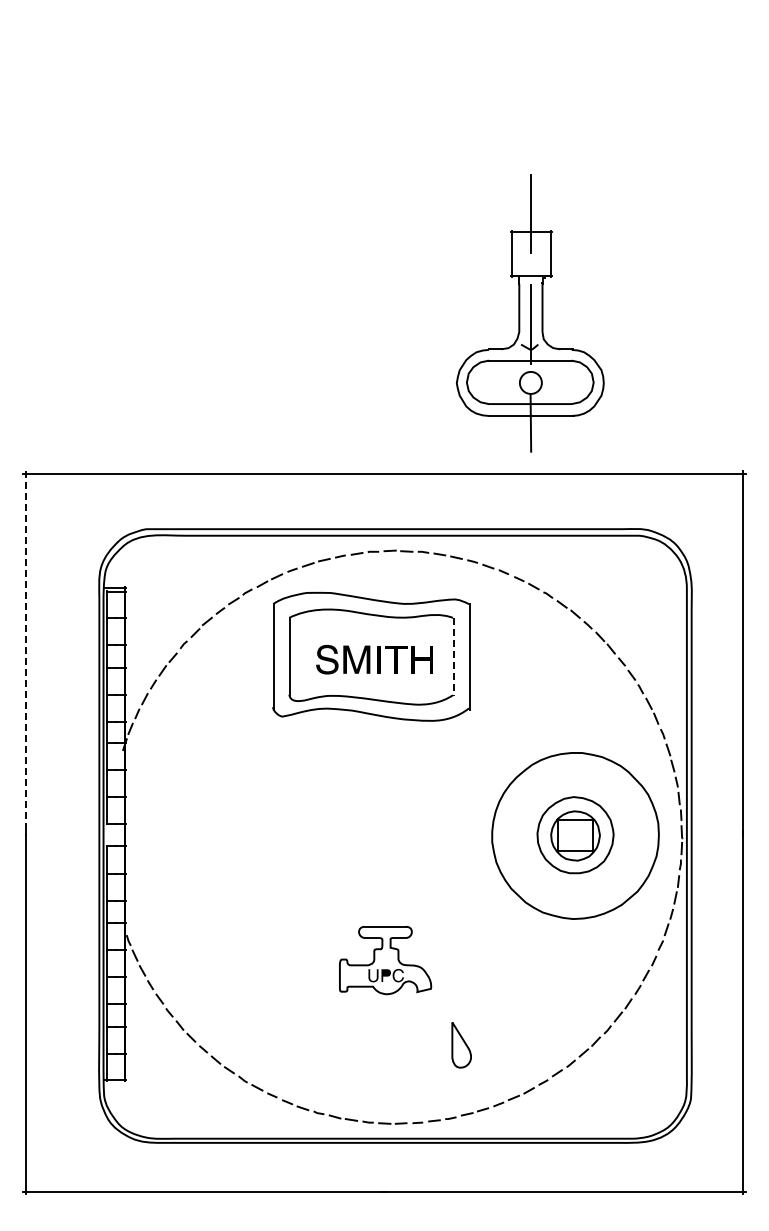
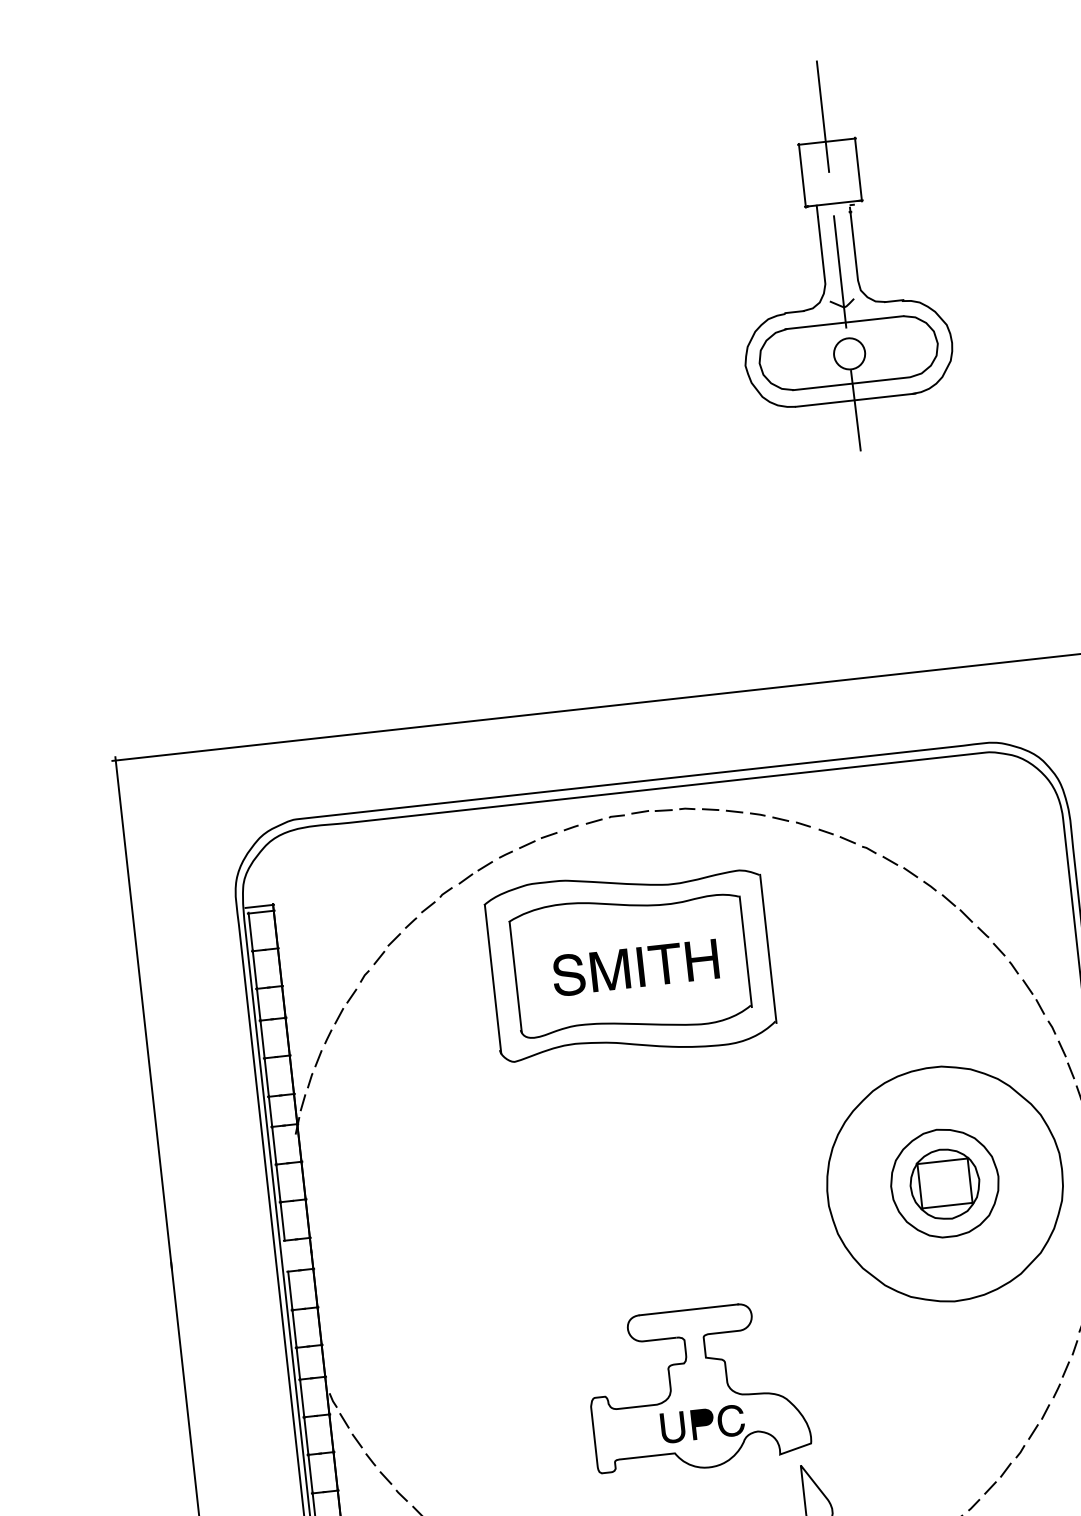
part: (530, 313) -> (838, 256), moved
line: (25, 654) -> (143, 1014), dashed -> solid
line: (453, 657) -> (745, 952), dashed -> solid
part: (385, 960) -> (697, 1388), size x1.67

